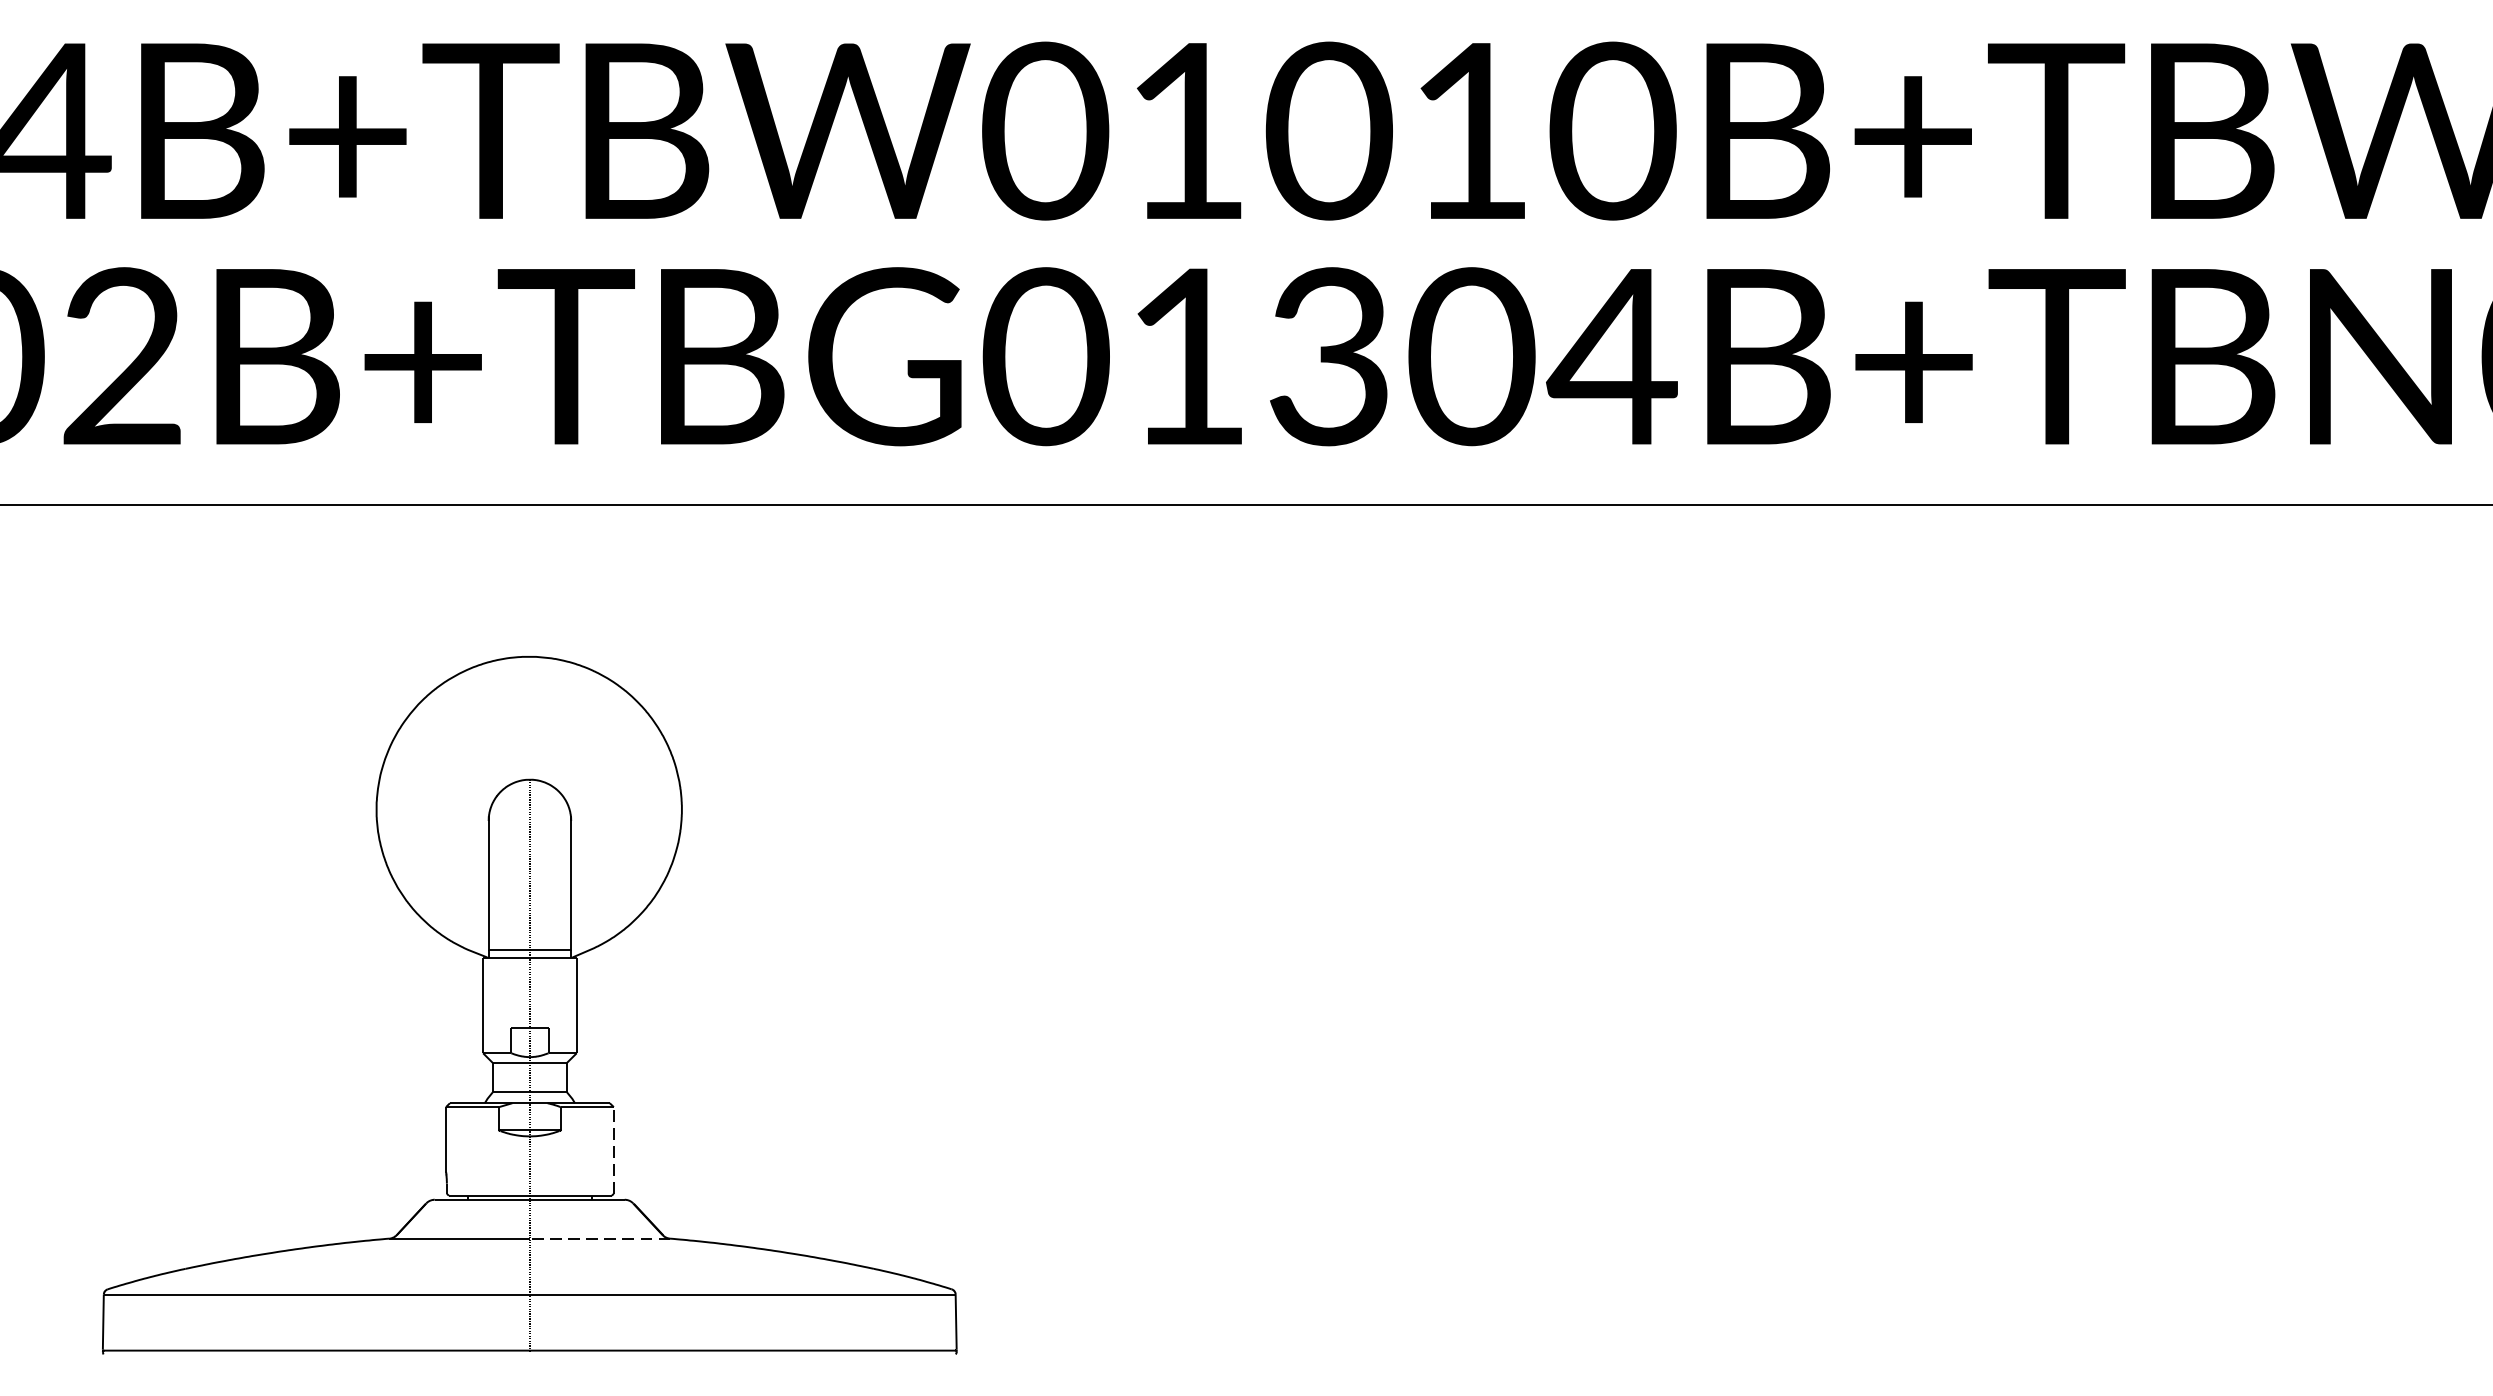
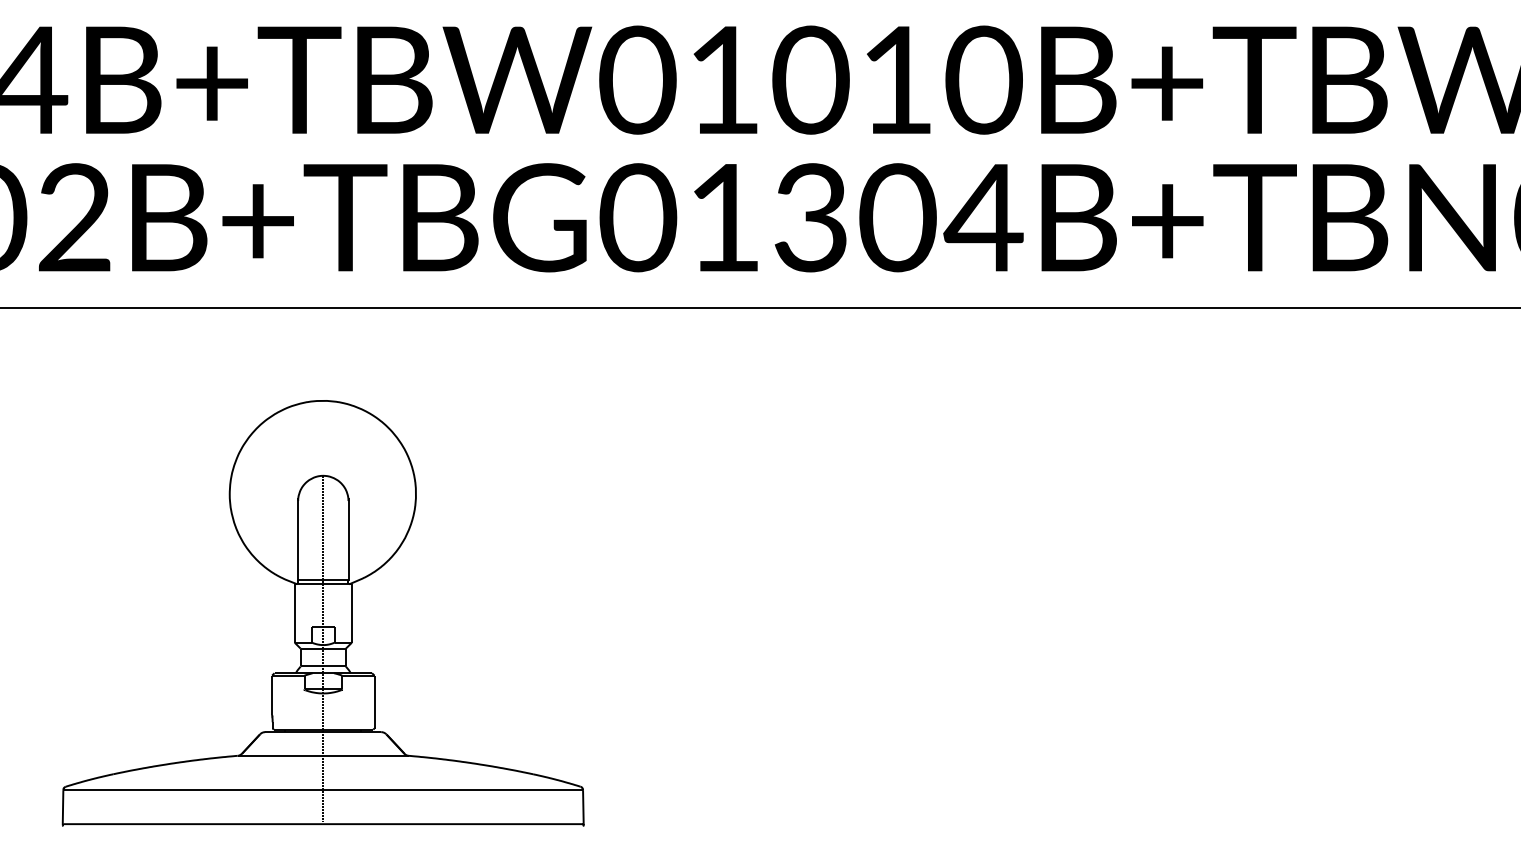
line: (613, 1149) -> (374, 701), dashed -> solid
line: (600, 1238) -> (366, 755), dashed -> solid

